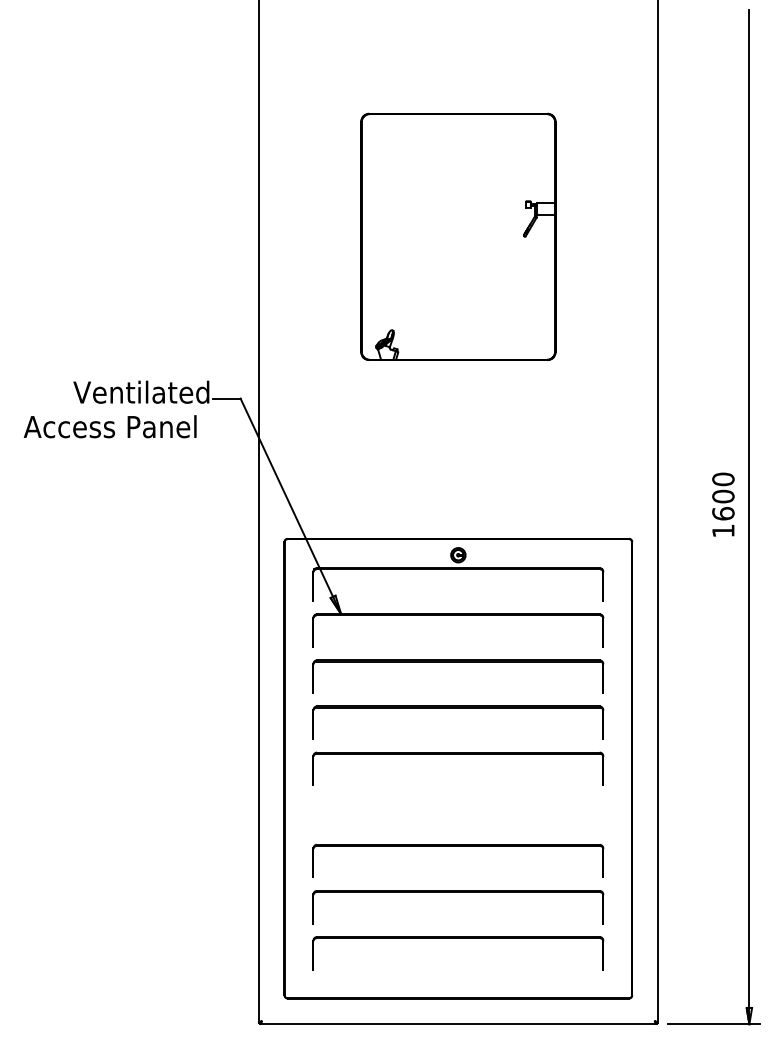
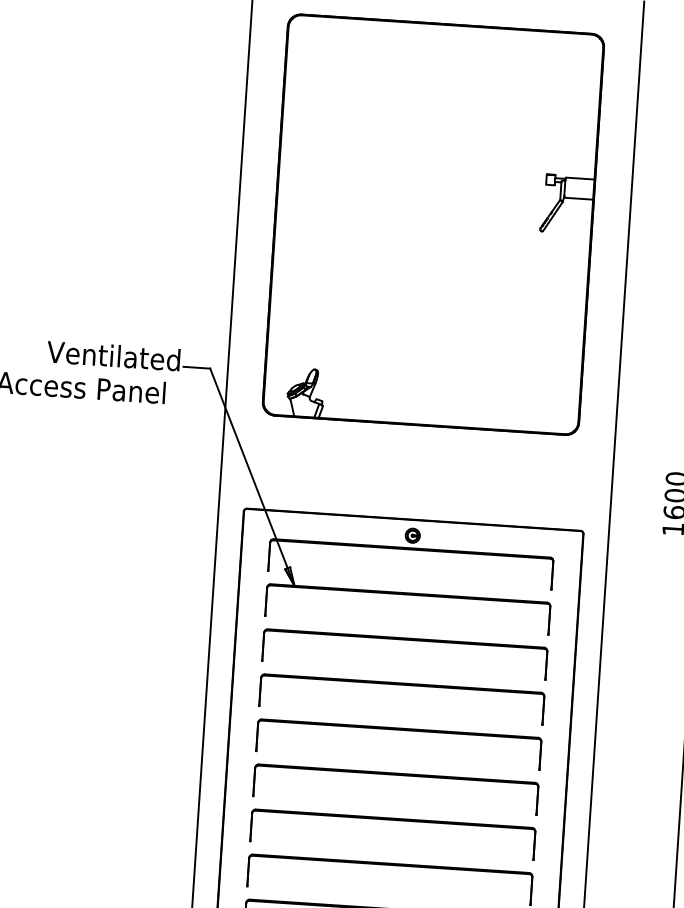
part: (458, 236) -> (433, 224), size x1.67
part: (458, 800) -> (397, 775), added

